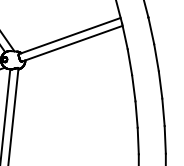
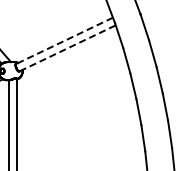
line: (70, 35) -> (64, 40), solid -> dashed
line: (73, 43) -> (68, 48), solid -> dashed

